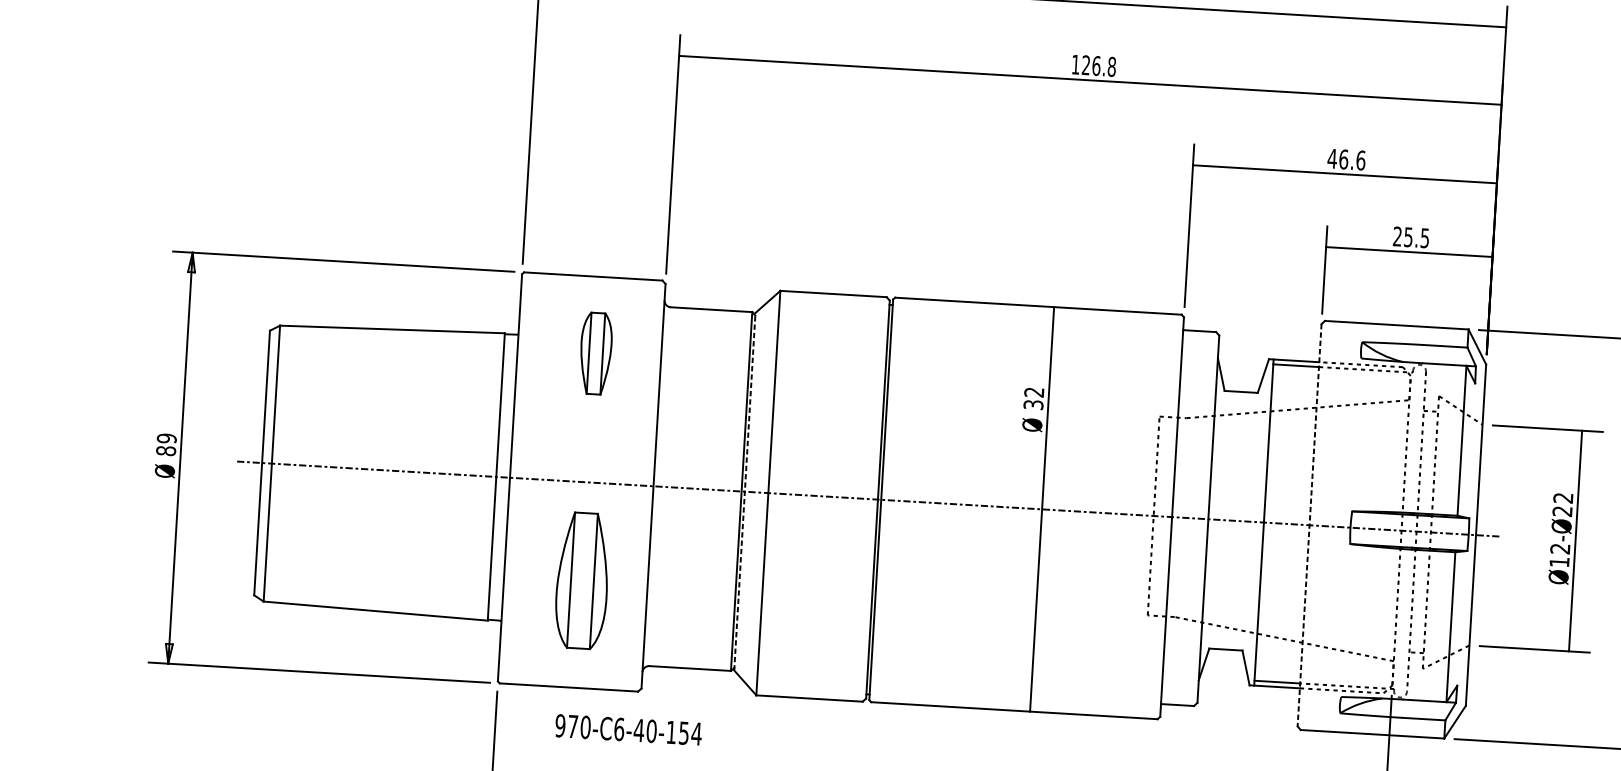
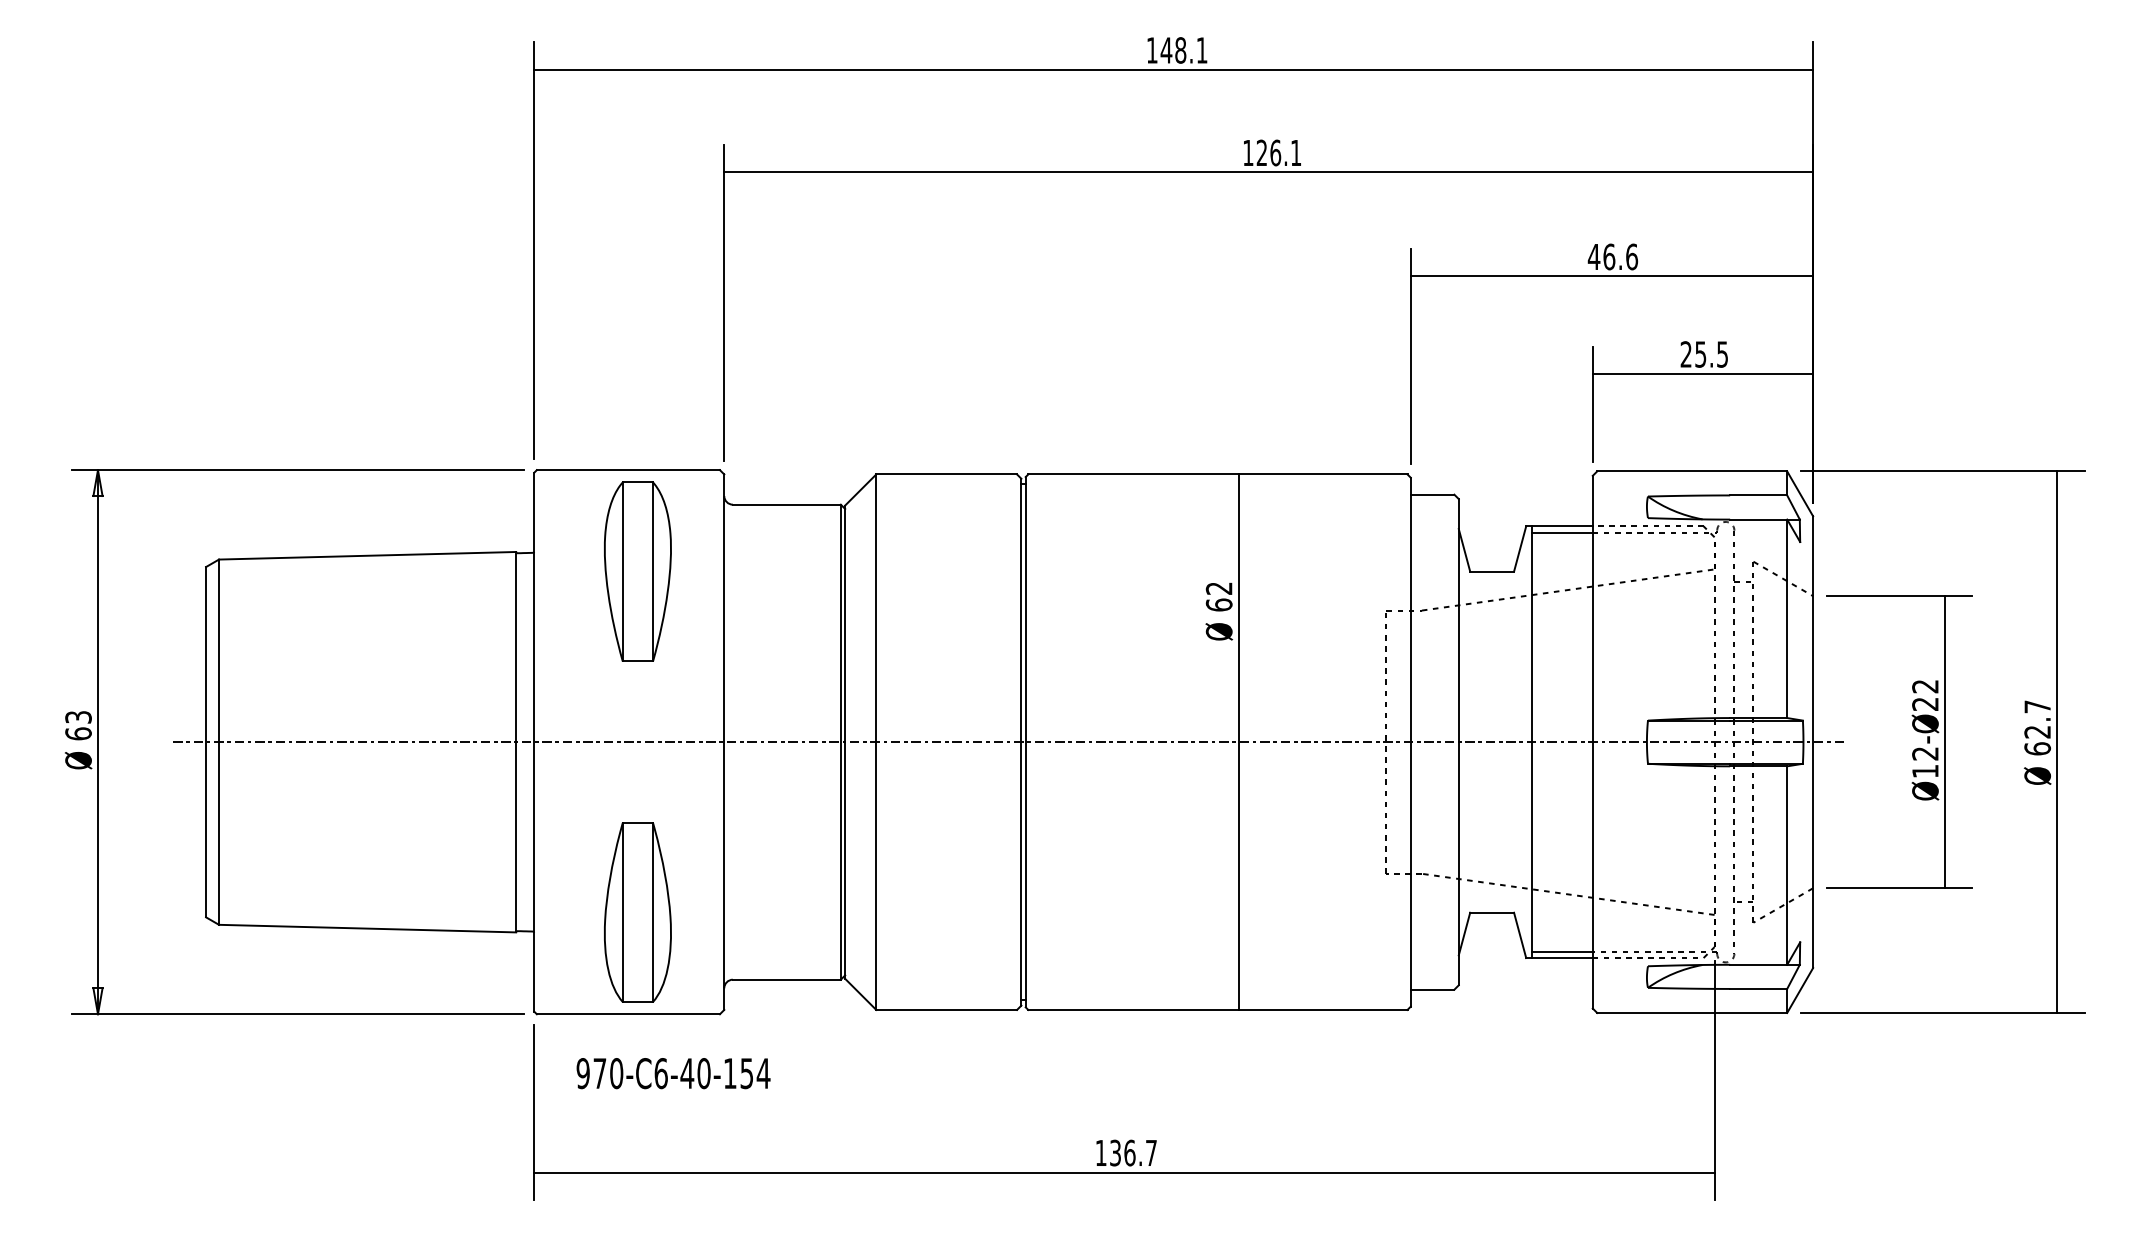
text: (1111, 66) -> (1295, 152), 126.8 -> 126.1
part: (595, 353) -> (637, 571), size x1.67
text: (1033, 404) -> (1218, 604), 32 -> 62
text: (166, 444) -> (78, 725), 89 -> 63
line: (745, 491) -> (845, 742), dashed -> solid
line: (1309, 525) -> (1592, 742), dashed -> solid
part: (582, 580) -> (637, 912), moved
text: (628, 729) -> (673, 1073), moved

